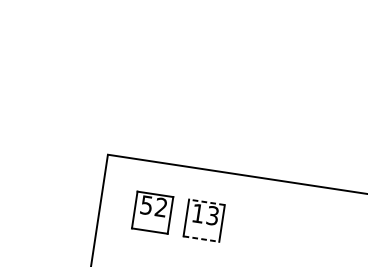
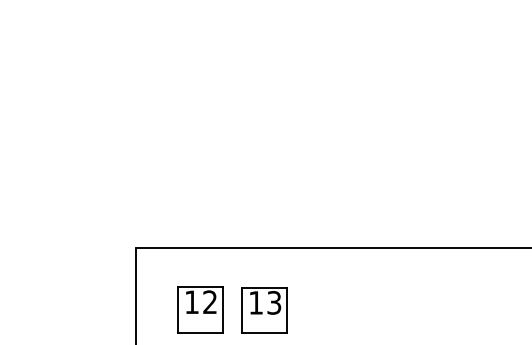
line: (206, 202) -> (264, 287), dashed -> solid
text: (146, 205) -> (191, 302), 52 -> 12
line: (202, 239) -> (265, 333), dashed -> solid

